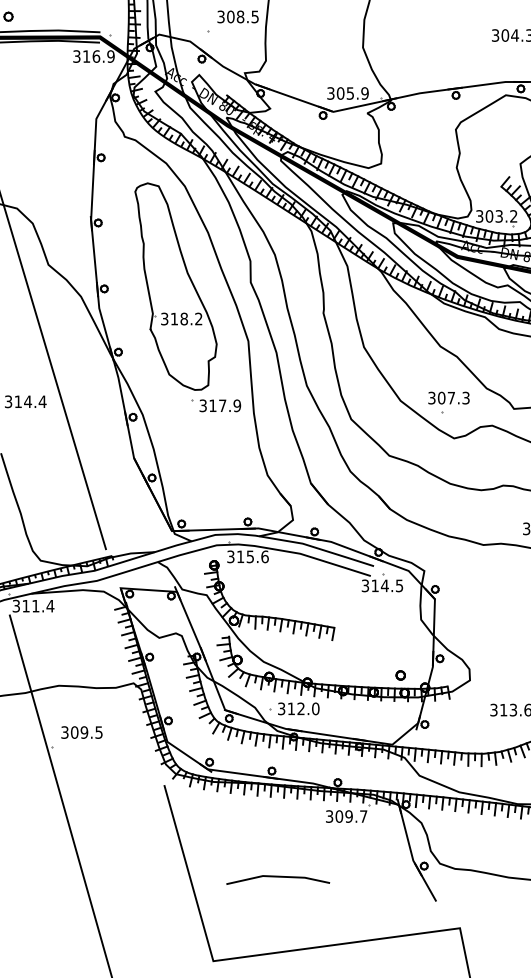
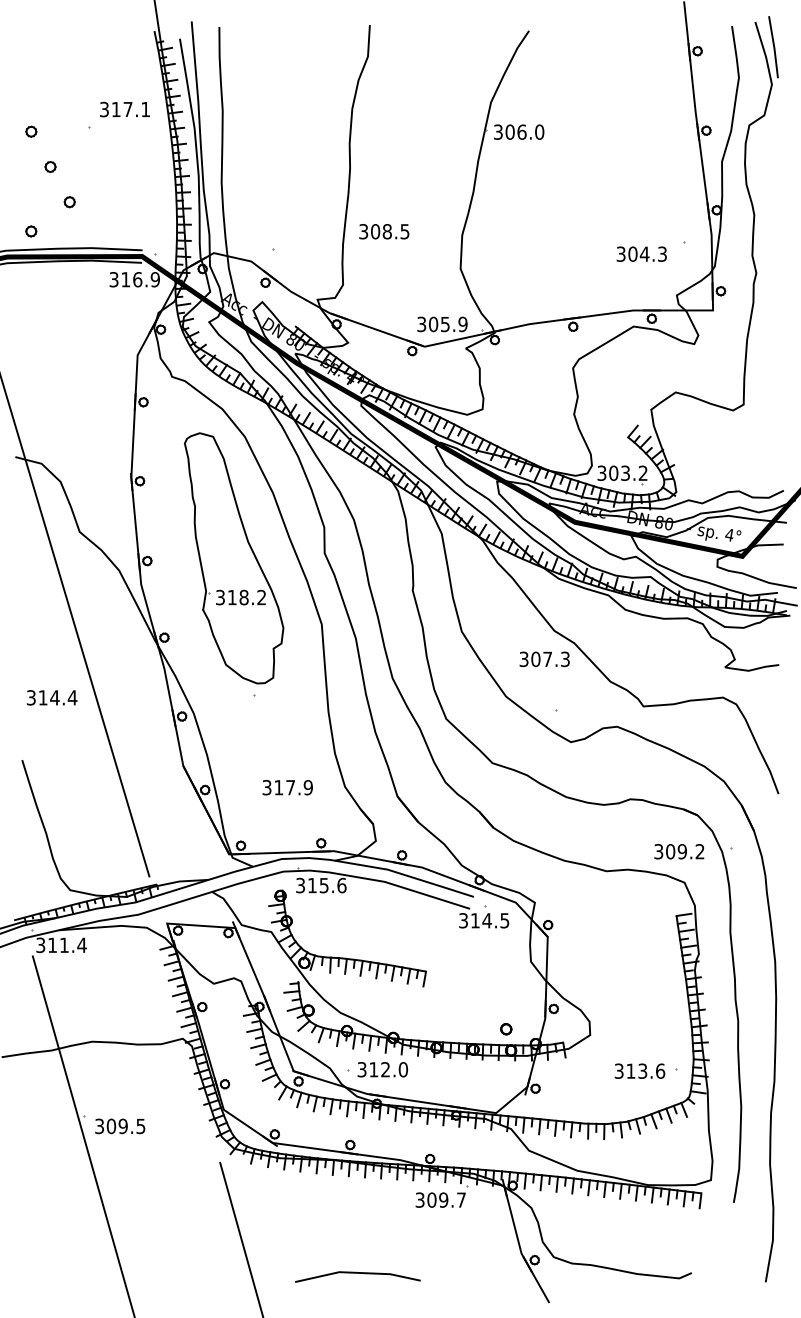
text: (238, 16) -> (384, 231), moved
text: (448, 398) -> (544, 659), moved
text: (220, 405) -> (287, 787), moved
text: (82, 732) -> (120, 1126), moved

